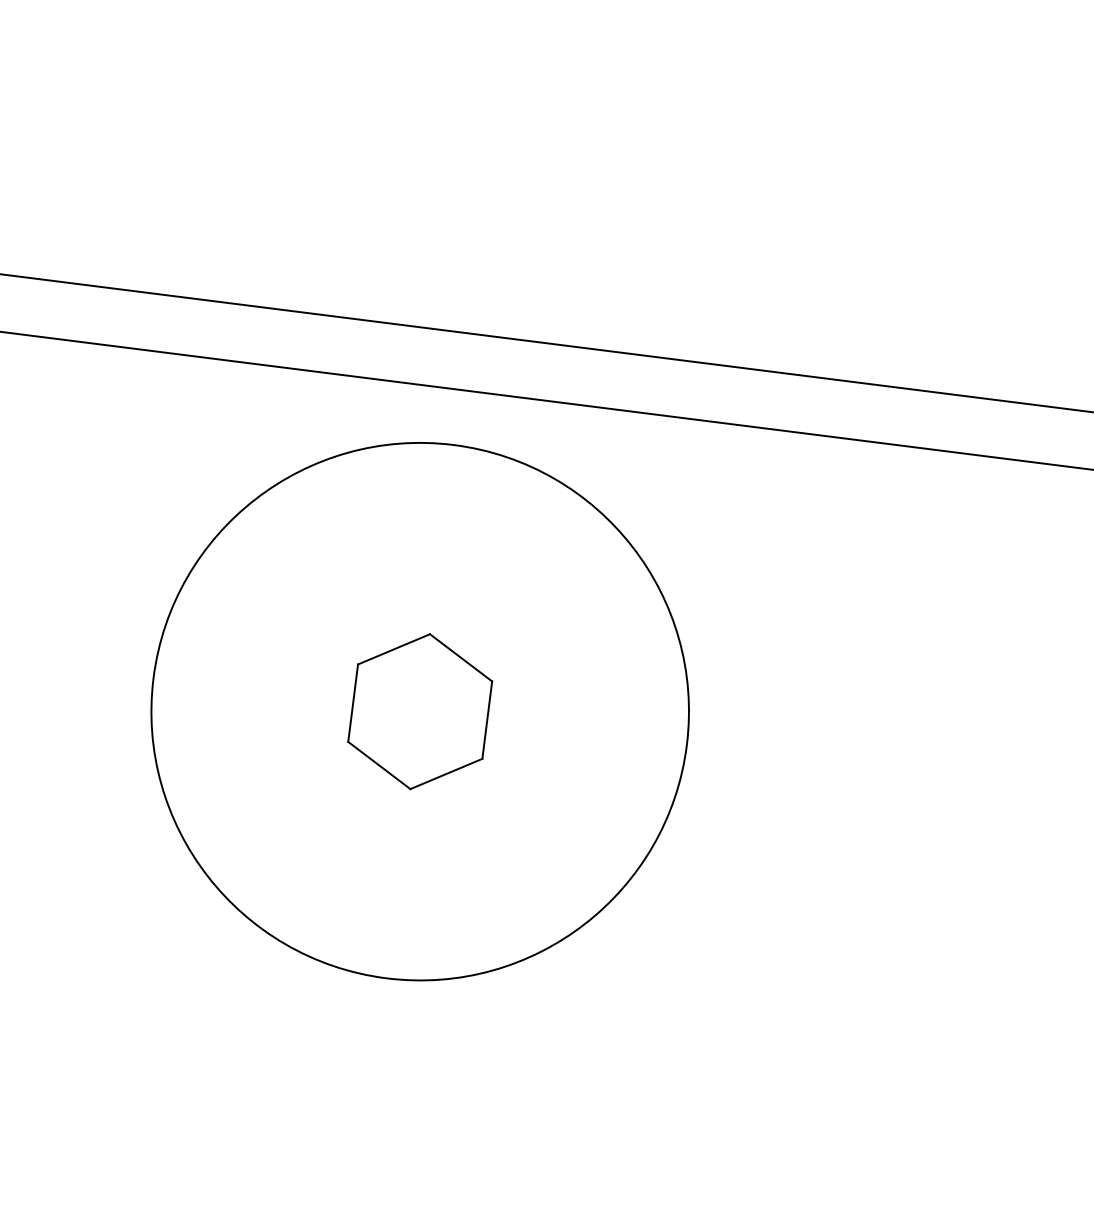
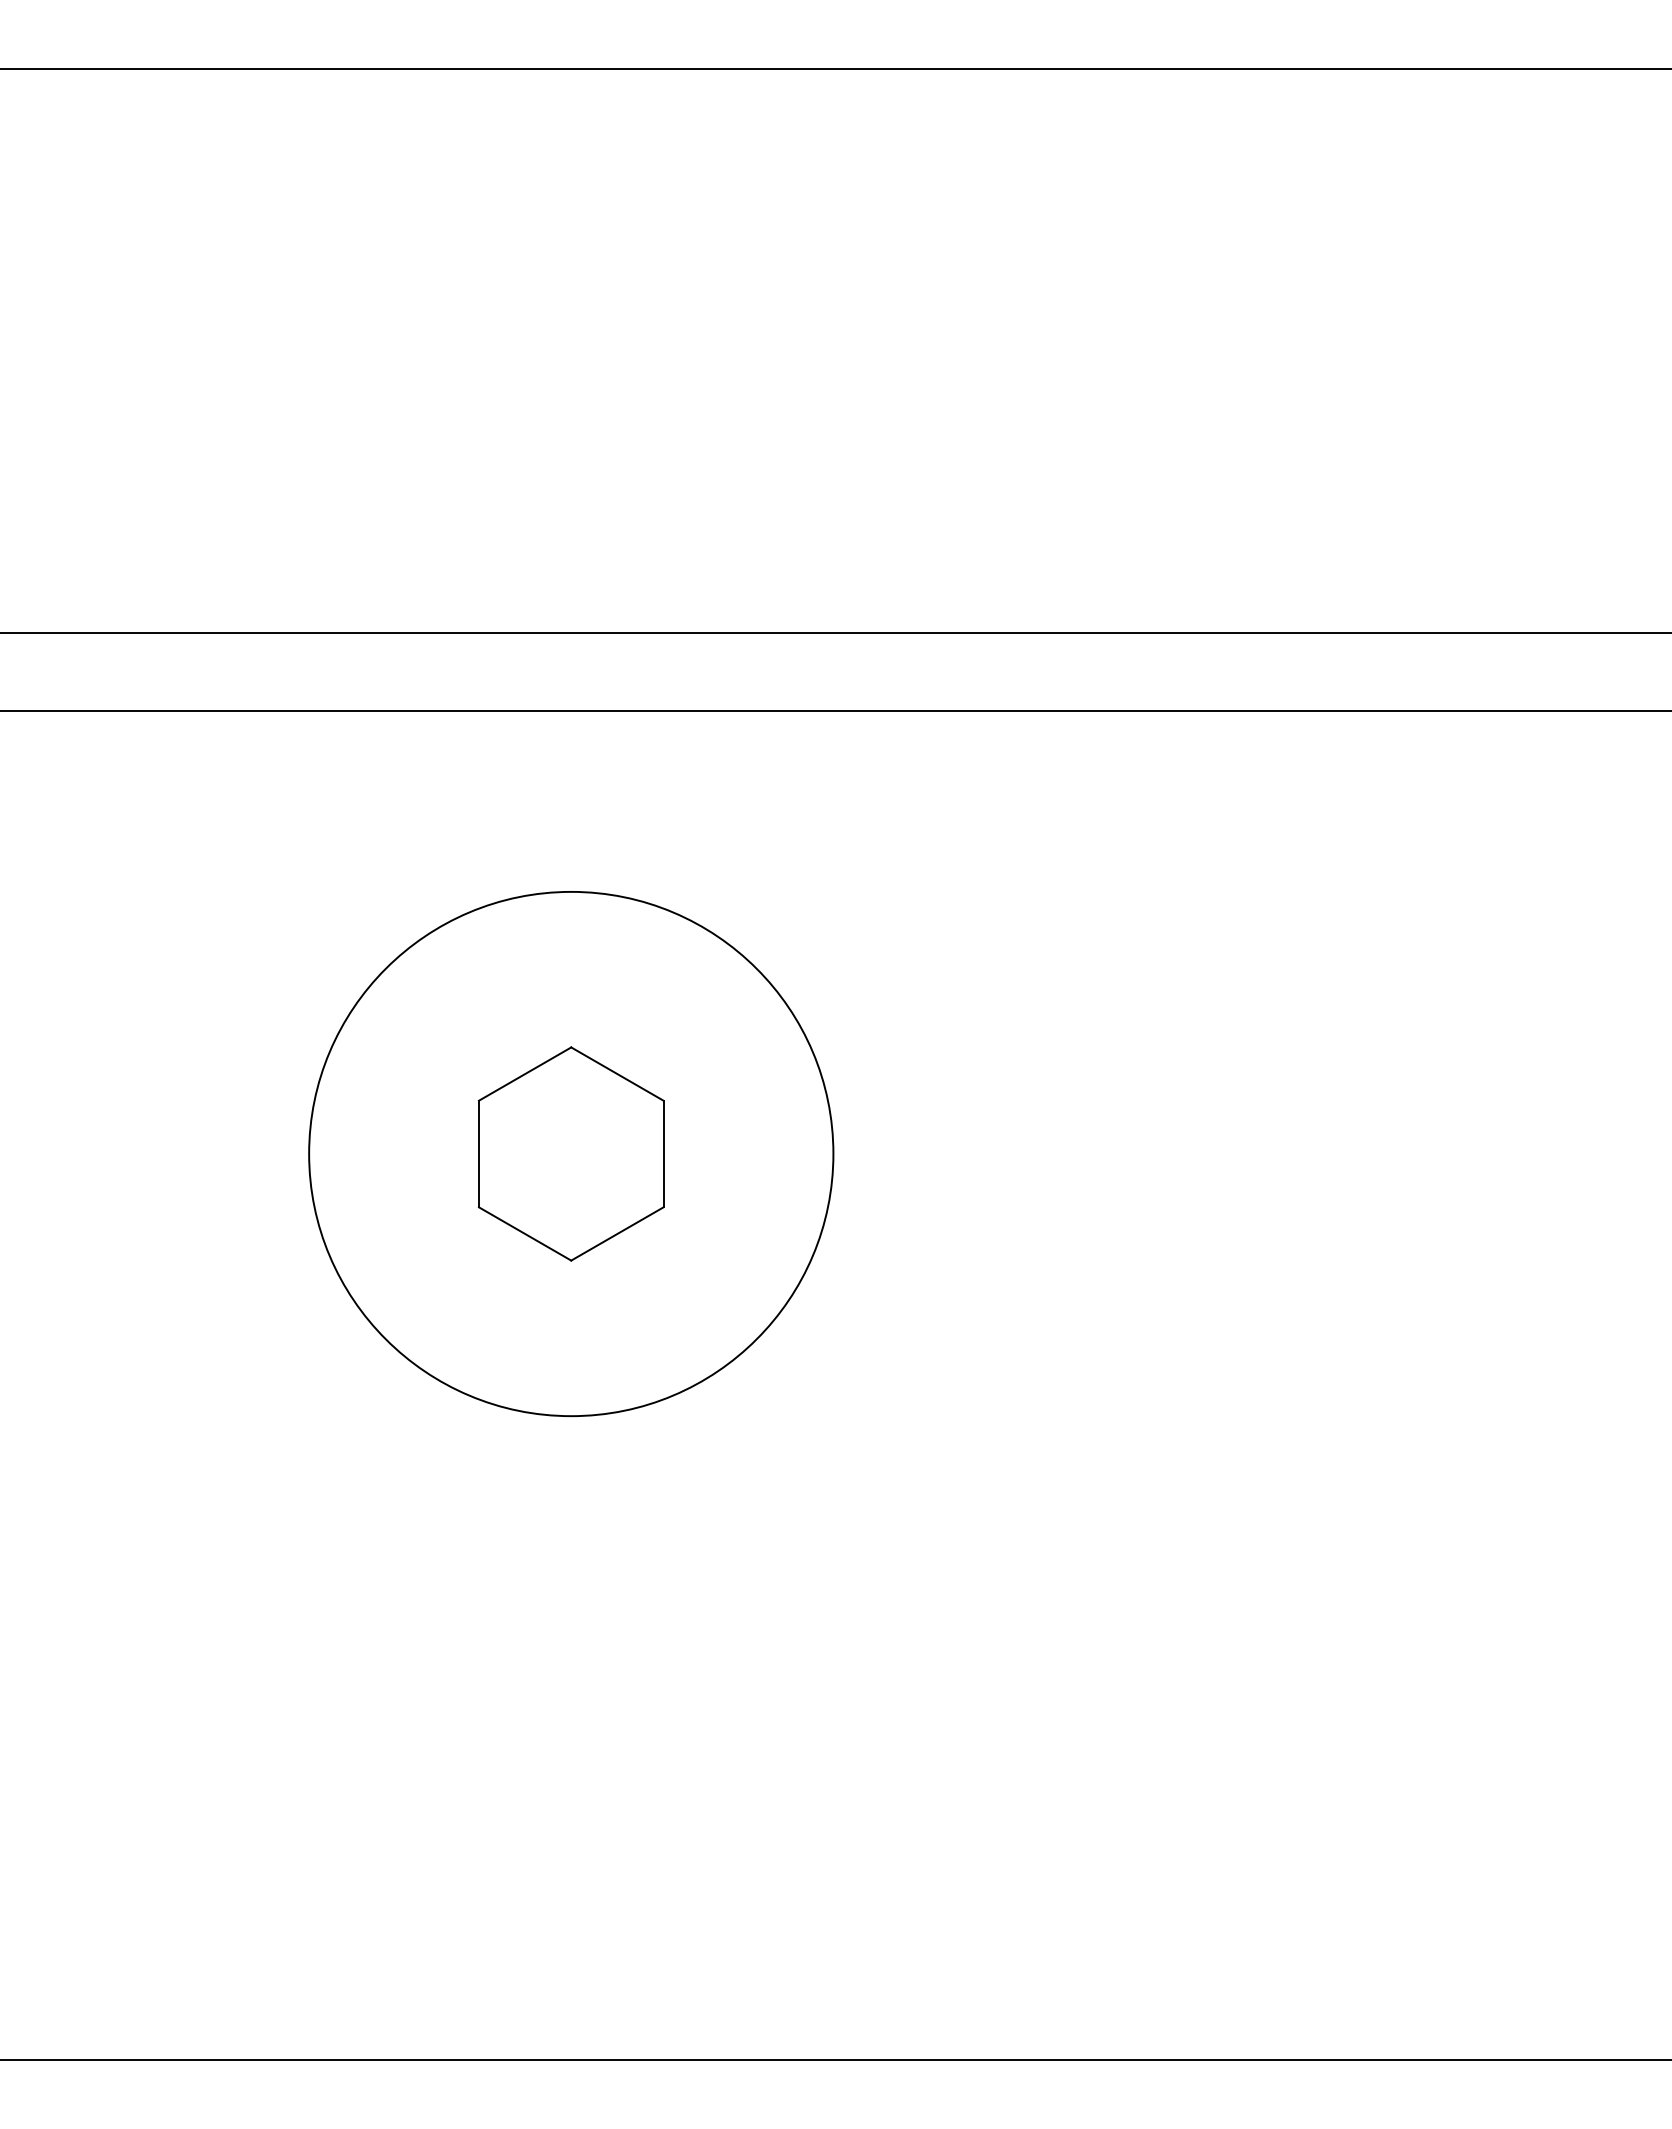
circle: (420, 711) -> (571, 1153), size x0.71

